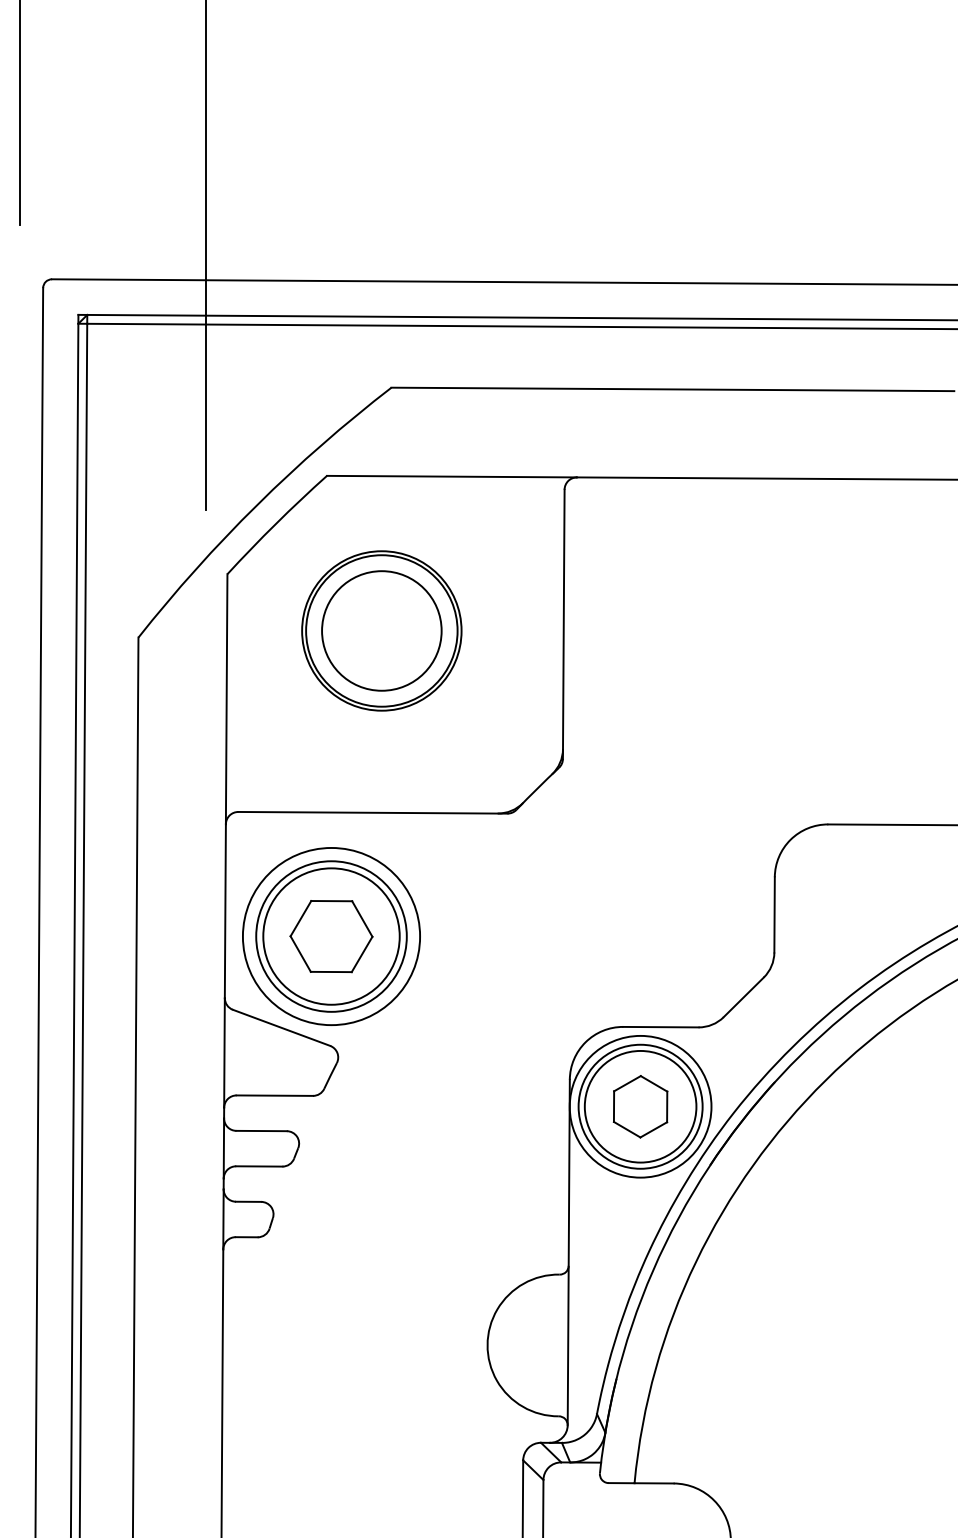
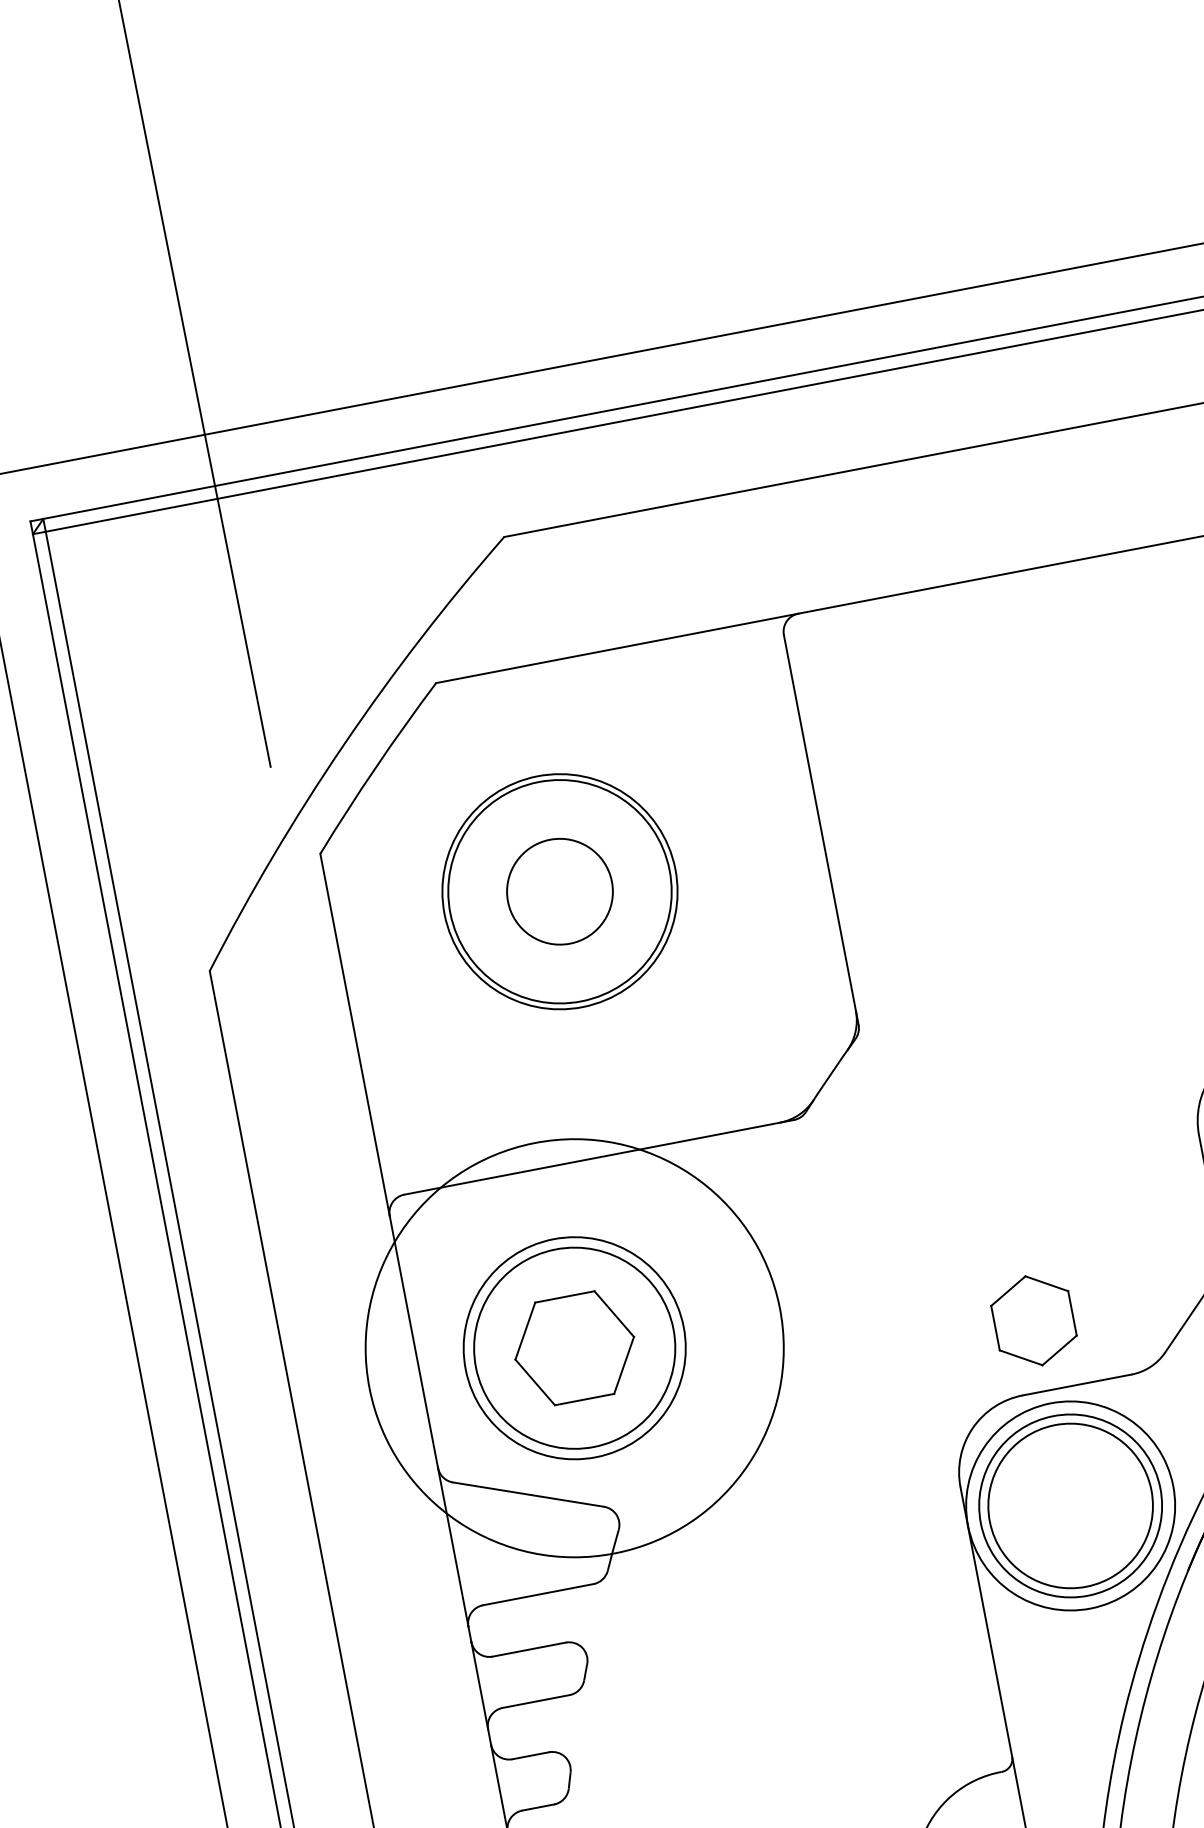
circle: (381, 630) -> (559, 891), size x0.6
circle: (331, 936) -> (574, 1348), size x1.6
part: (640, 1106) -> (1033, 1320), moved

